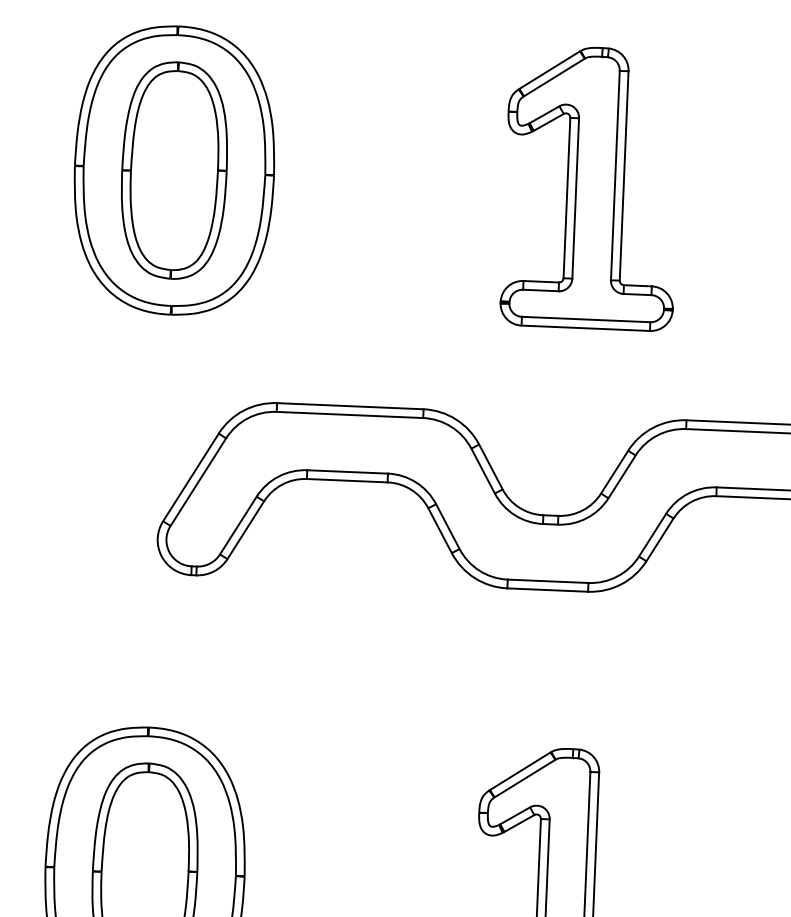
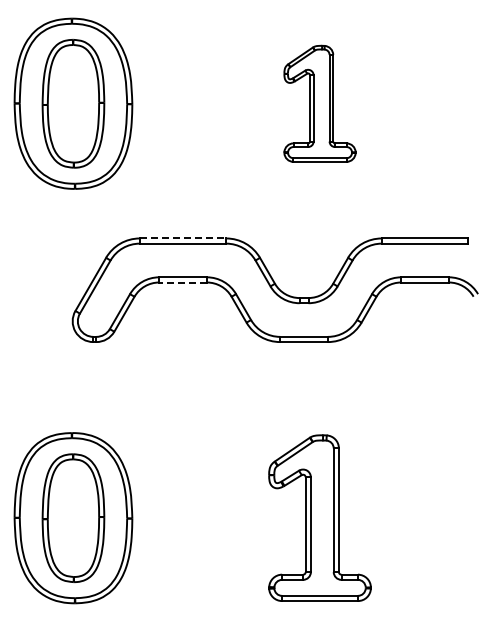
part: (590, 187) -> (319, 103), size x0.7
line: (351, 406) -> (183, 238), solid -> dashed
line: (347, 480) -> (183, 282), solid -> dashed

